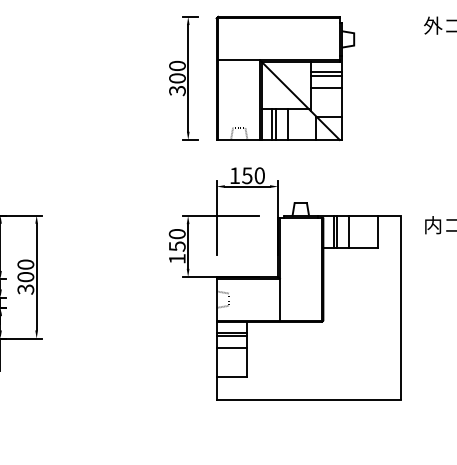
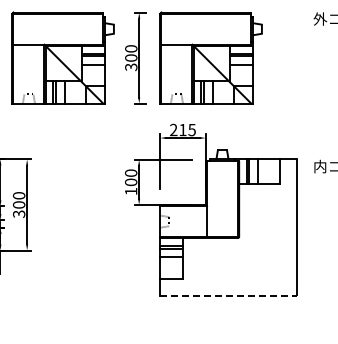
part: (84, 77) -> (62, 57), added
text: (246, 175) -> (182, 129), 150 -> 215
text: (177, 246) -> (131, 182), 150 -> 100
line: (310, 400) -> (229, 296), solid -> dashed

